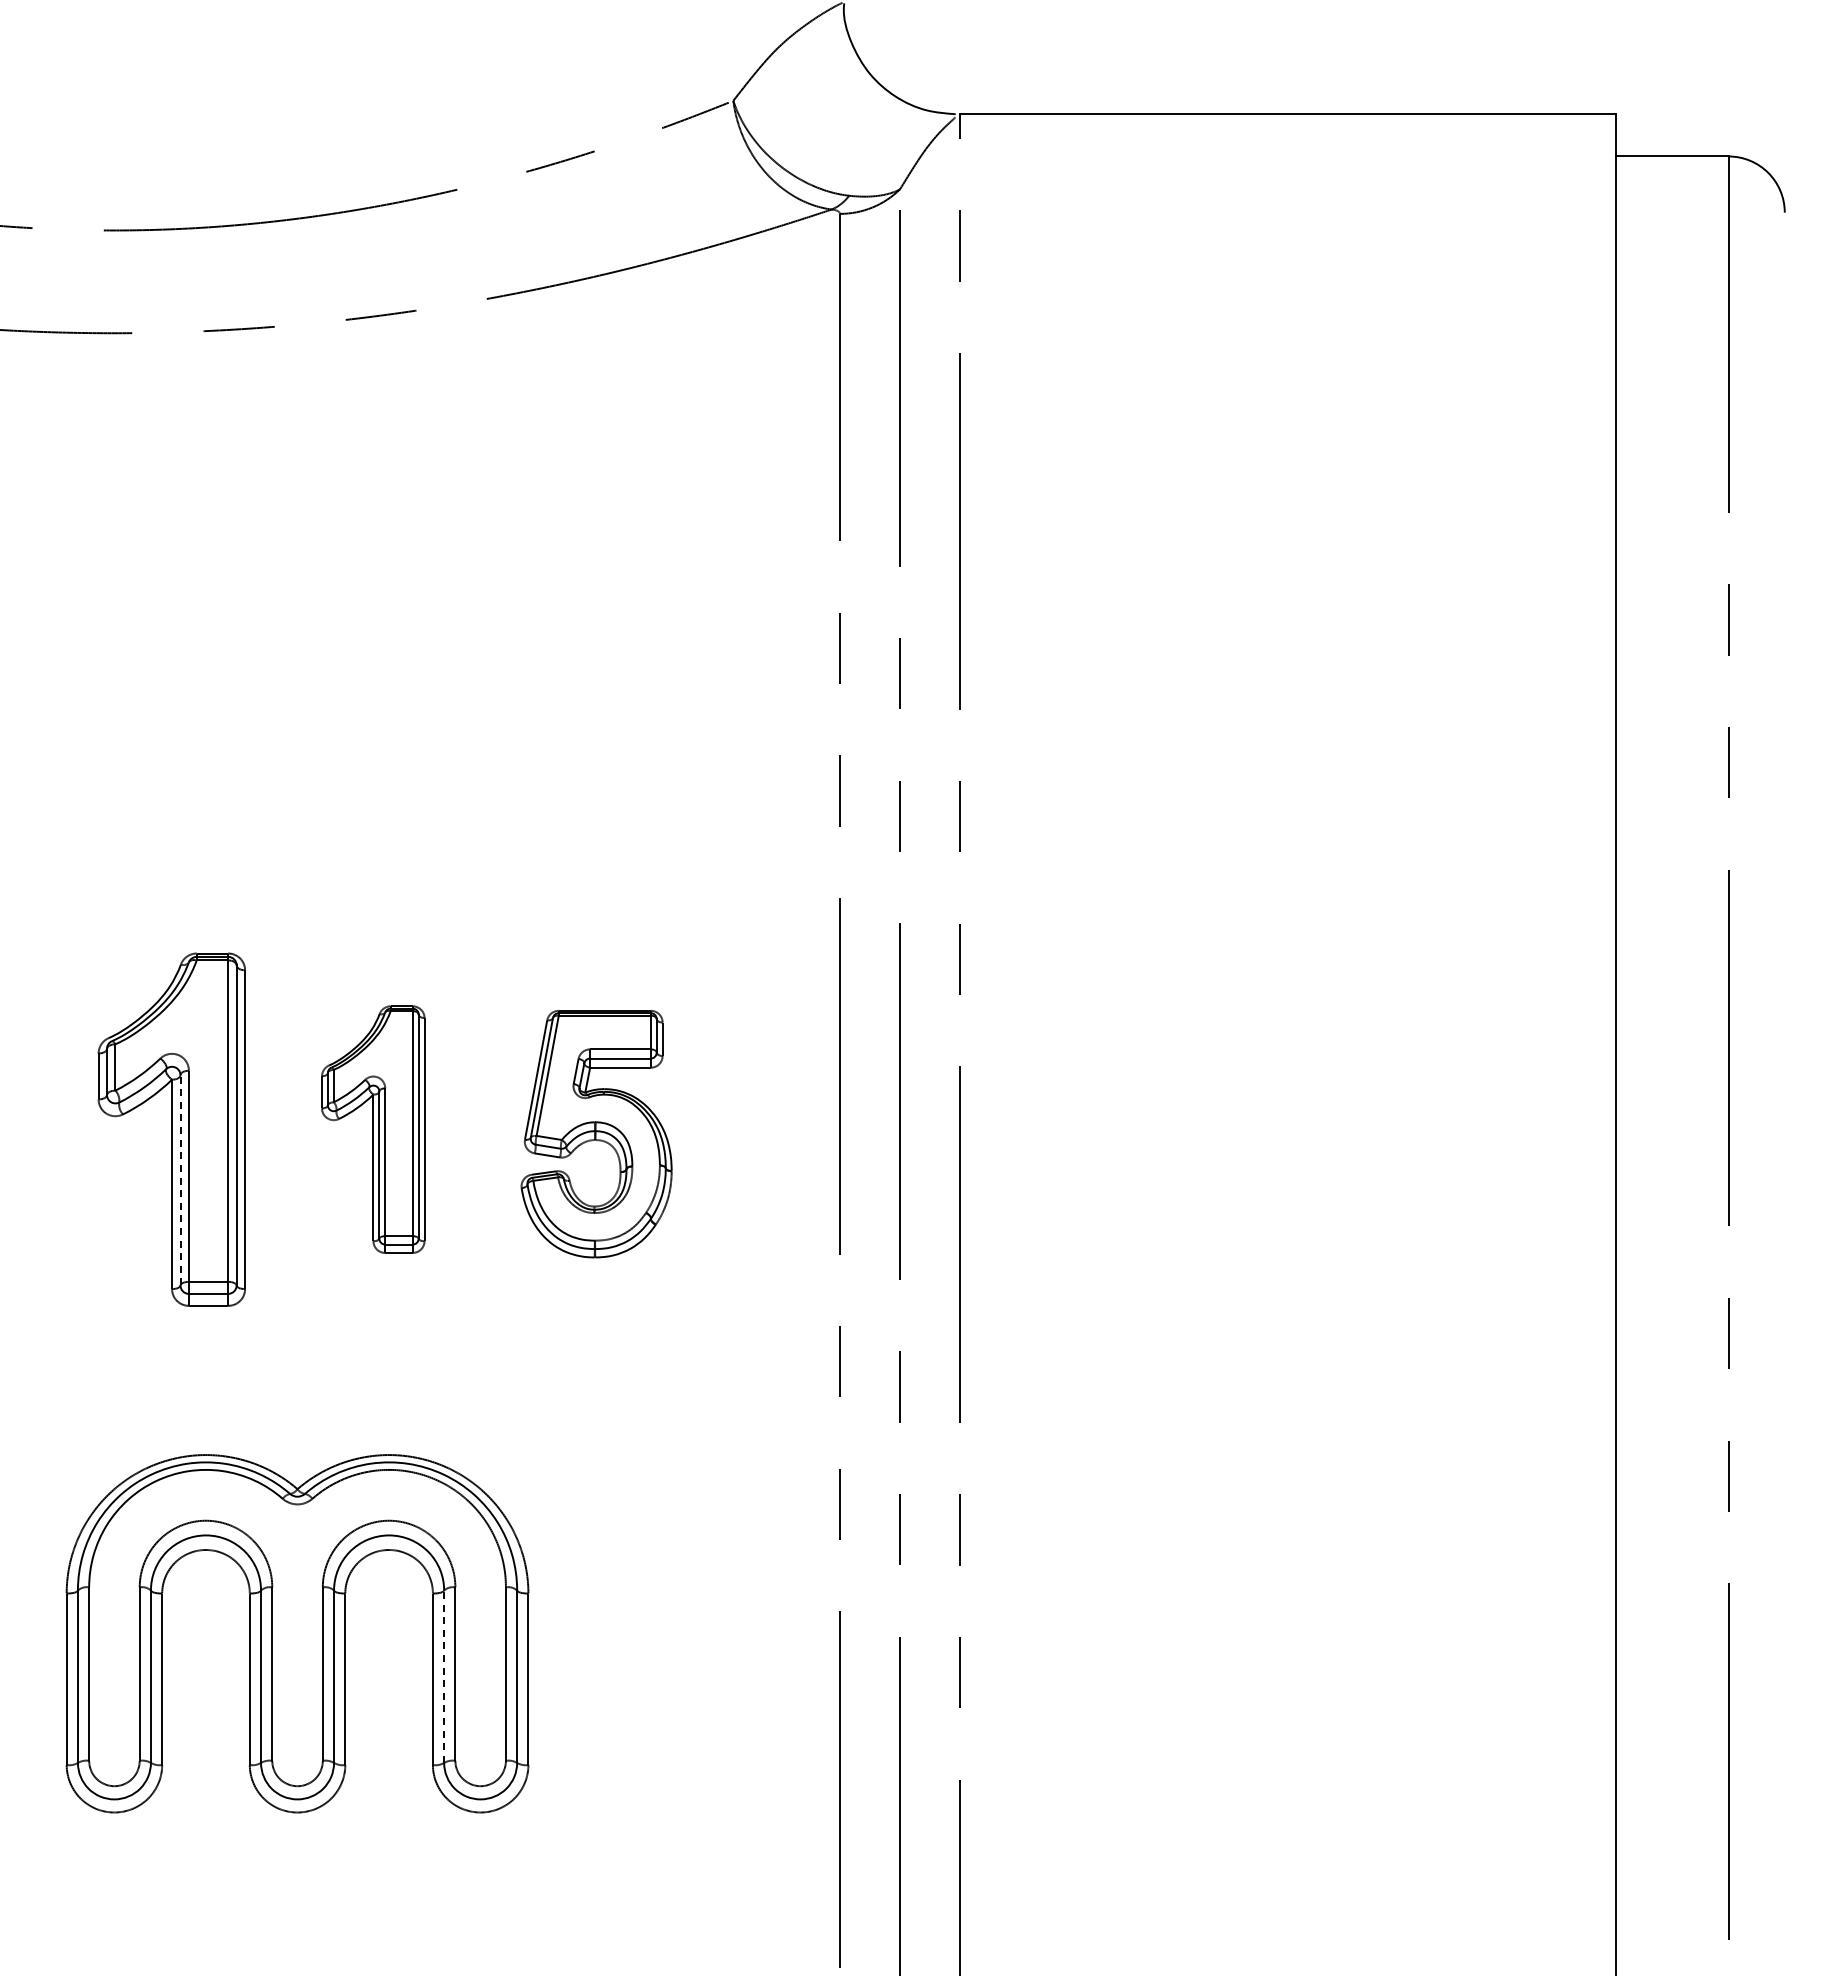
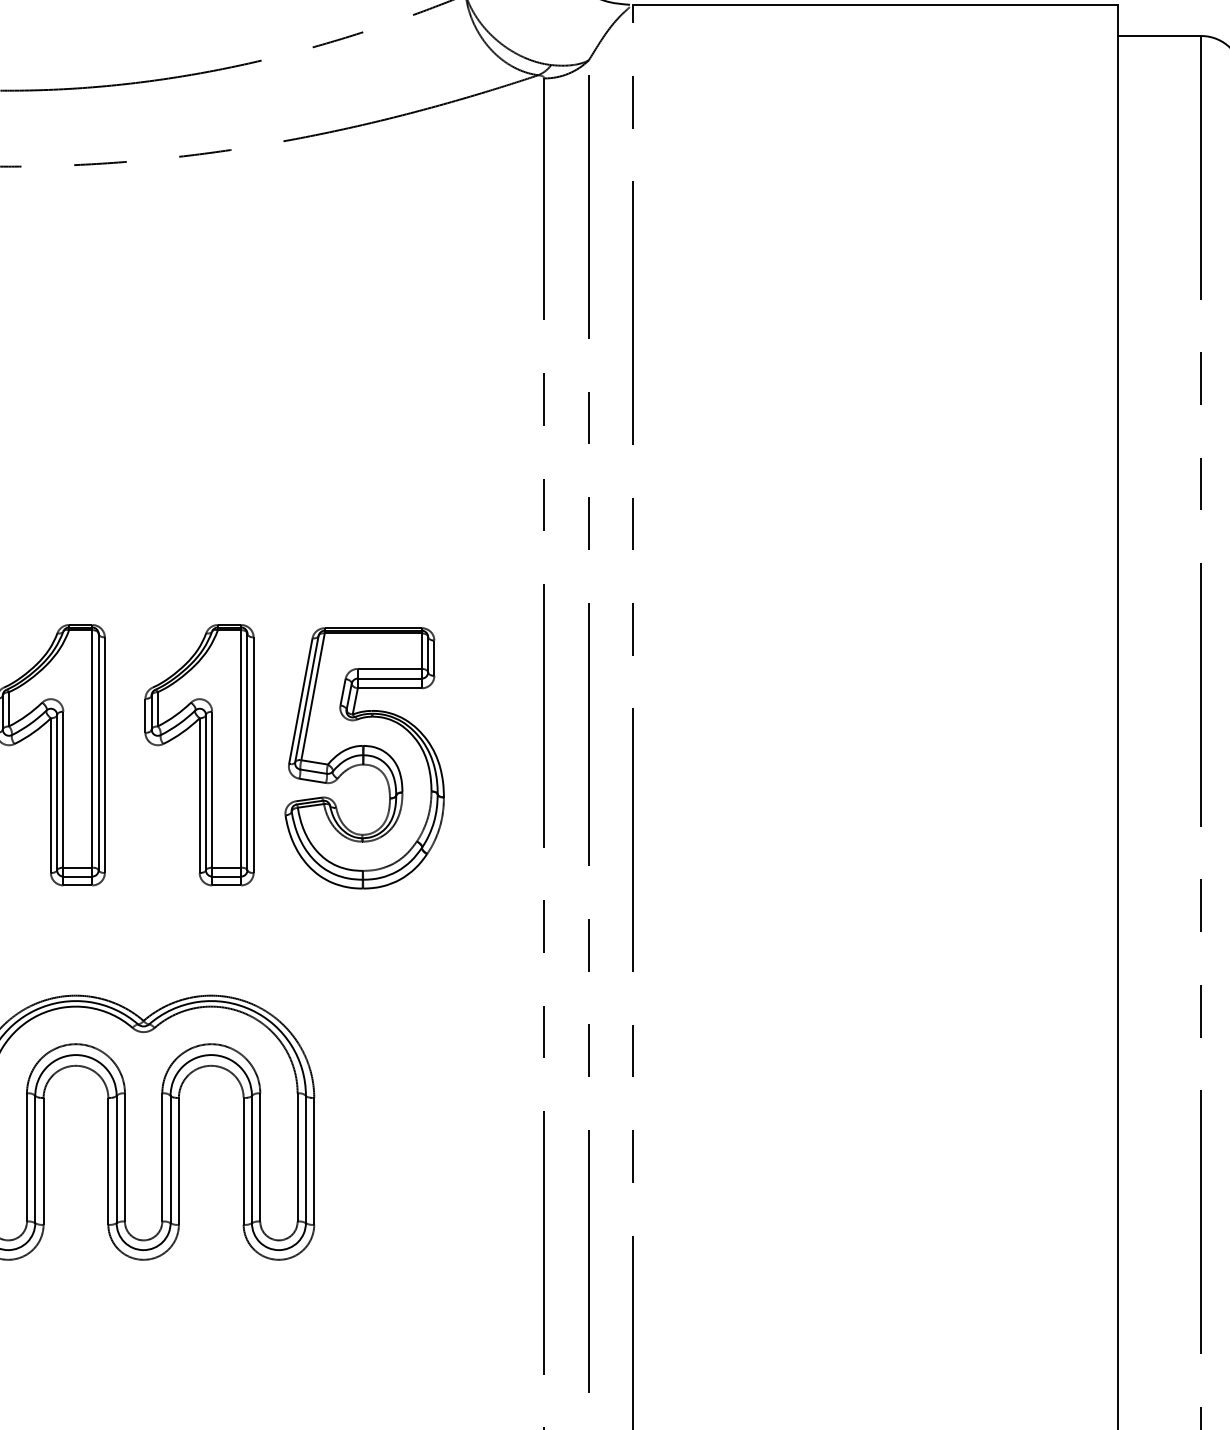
part: (373, 1129) -> (199, 755), size x1.43
part: (596, 1134) -> (364, 758), size x1.43
line: (180, 1179) -> (57, 792), dashed -> solid
line: (444, 1676) -> (252, 1159), dashed -> solid

